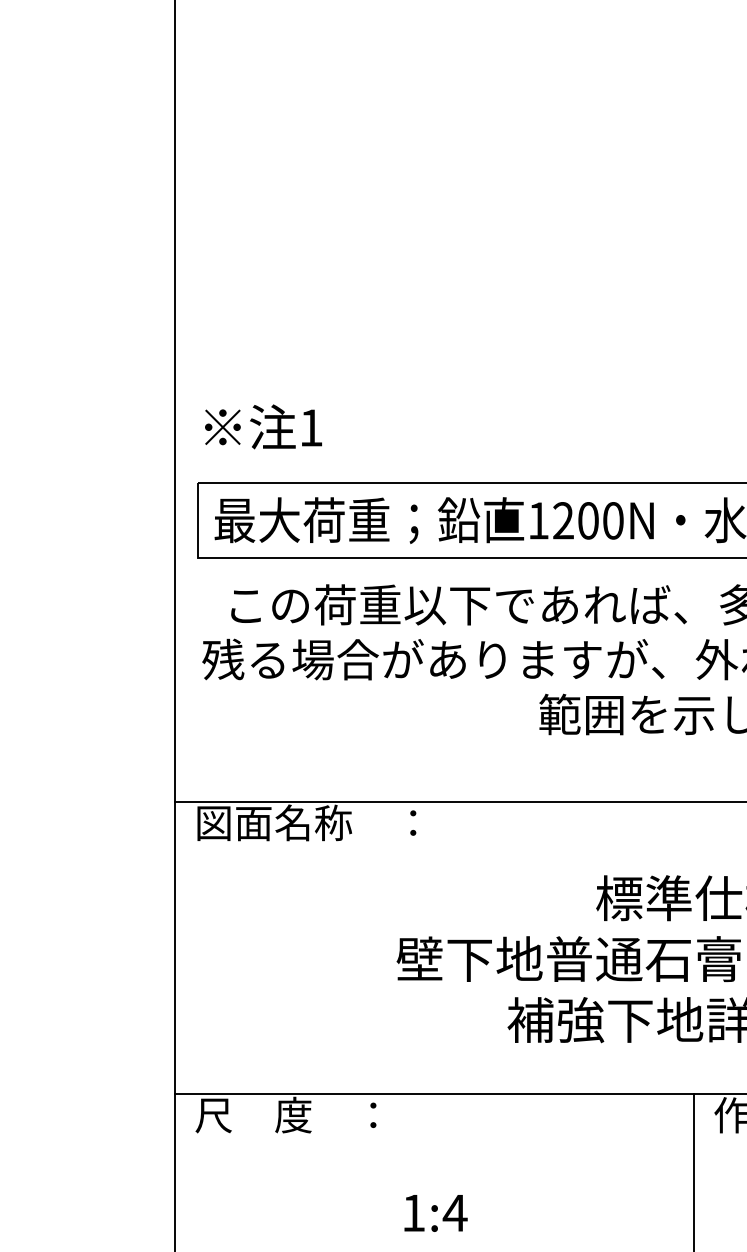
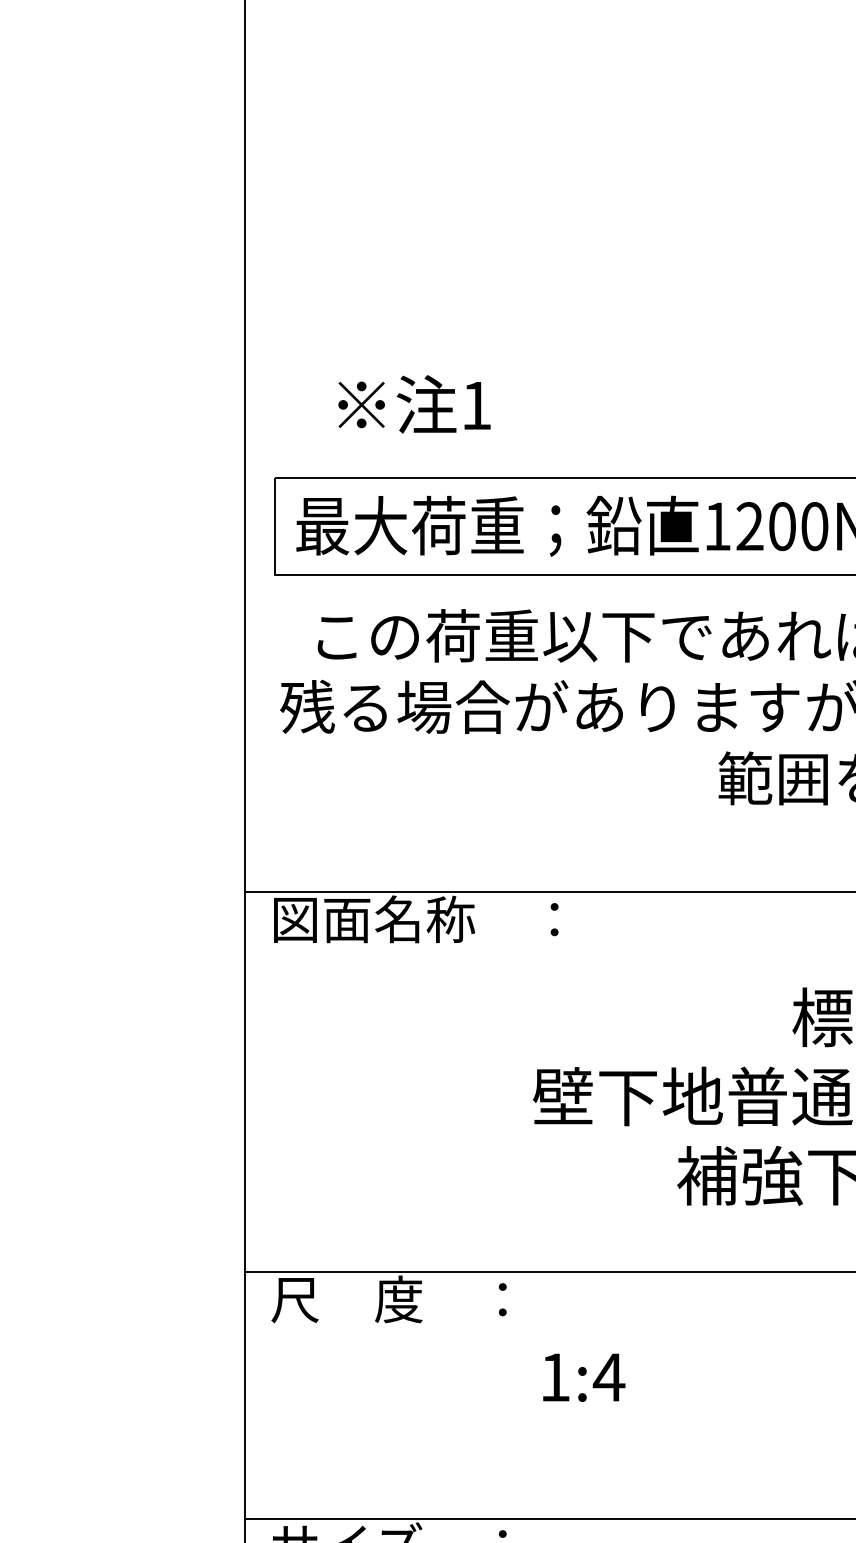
text: (263, 426) -> (414, 403), moved
text: (435, 1213) -> (583, 1377), moved

